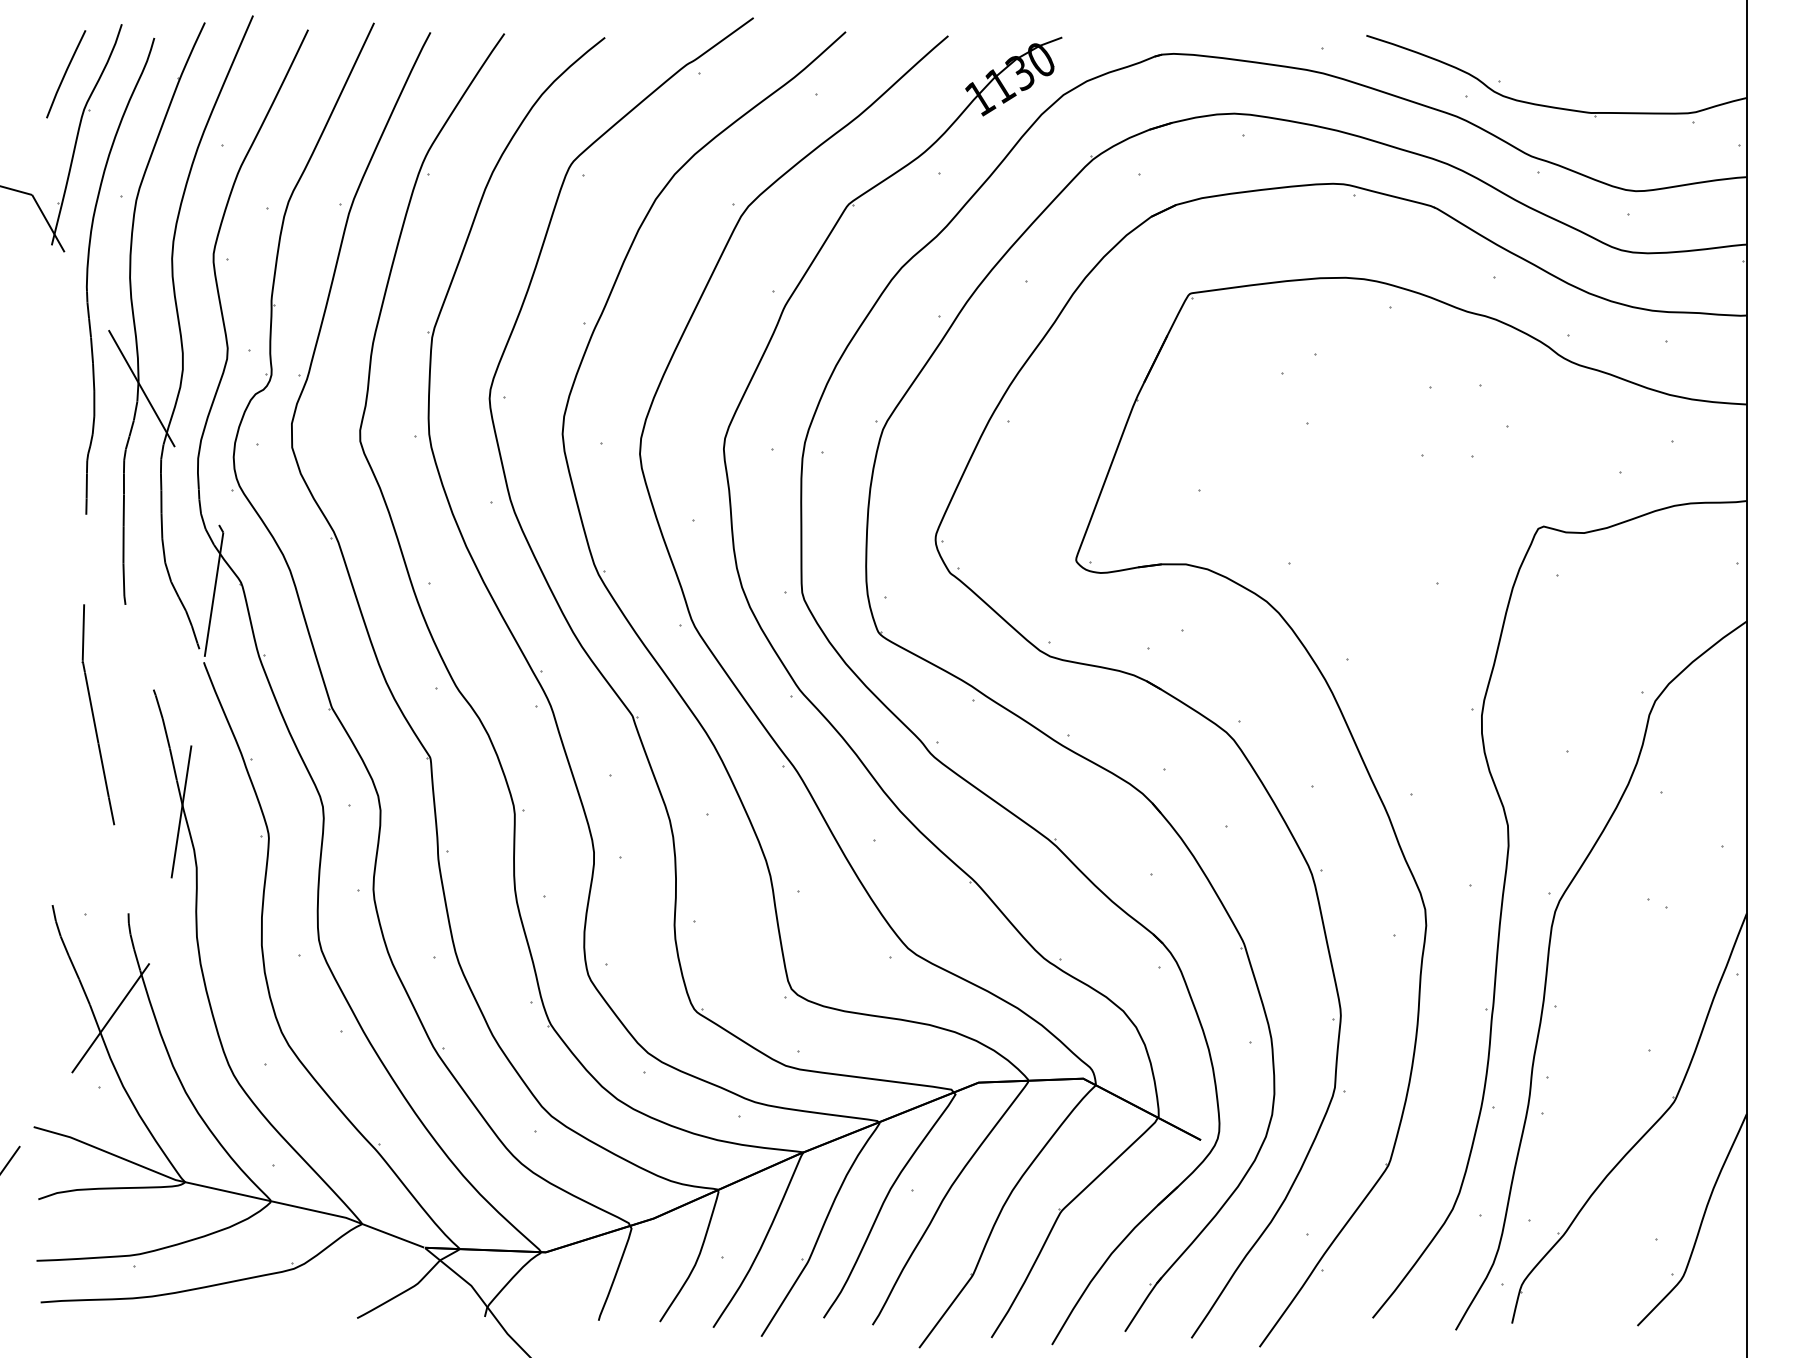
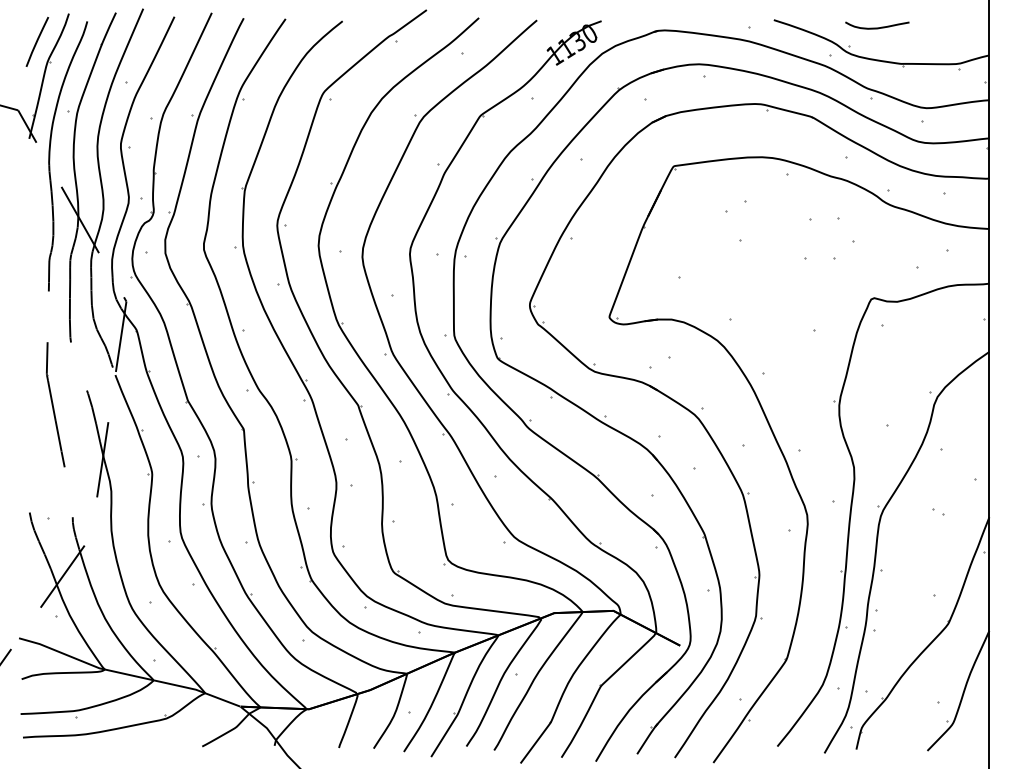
curve: (1549, 48) -> (877, 27), added

